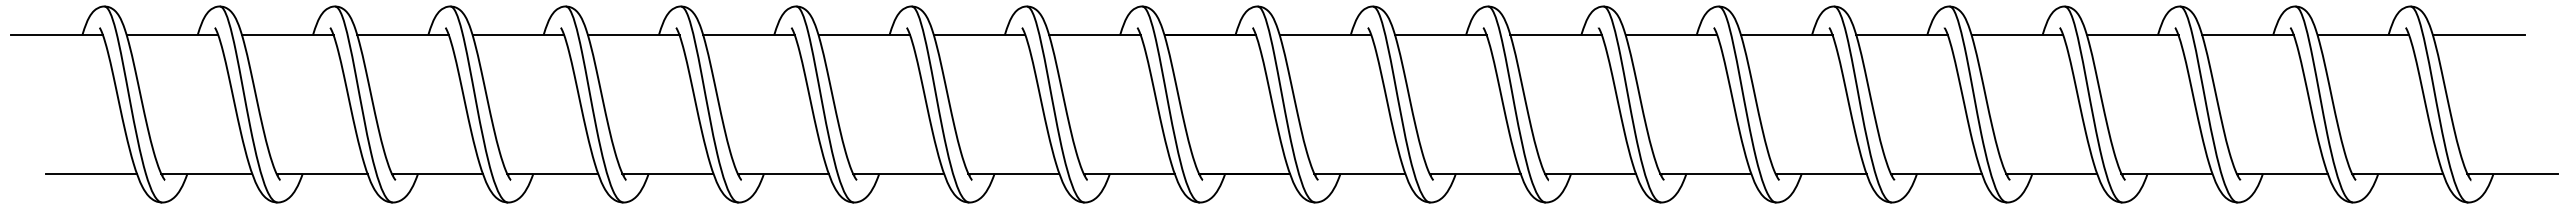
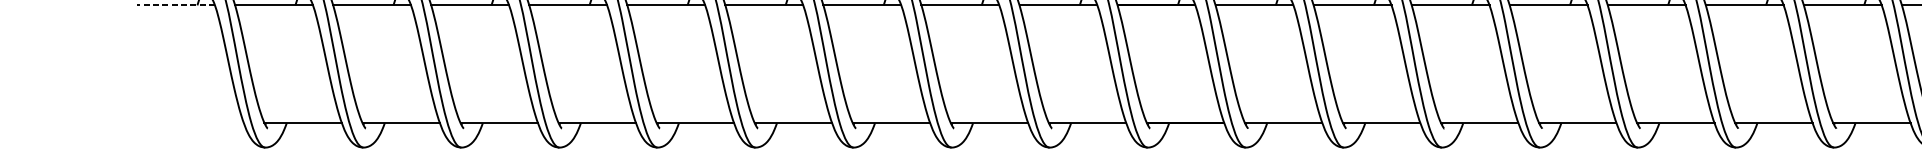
line: (57, 35) -> (176, 5), solid -> dashed
line: (90, 173) -> (204, 122), removed

